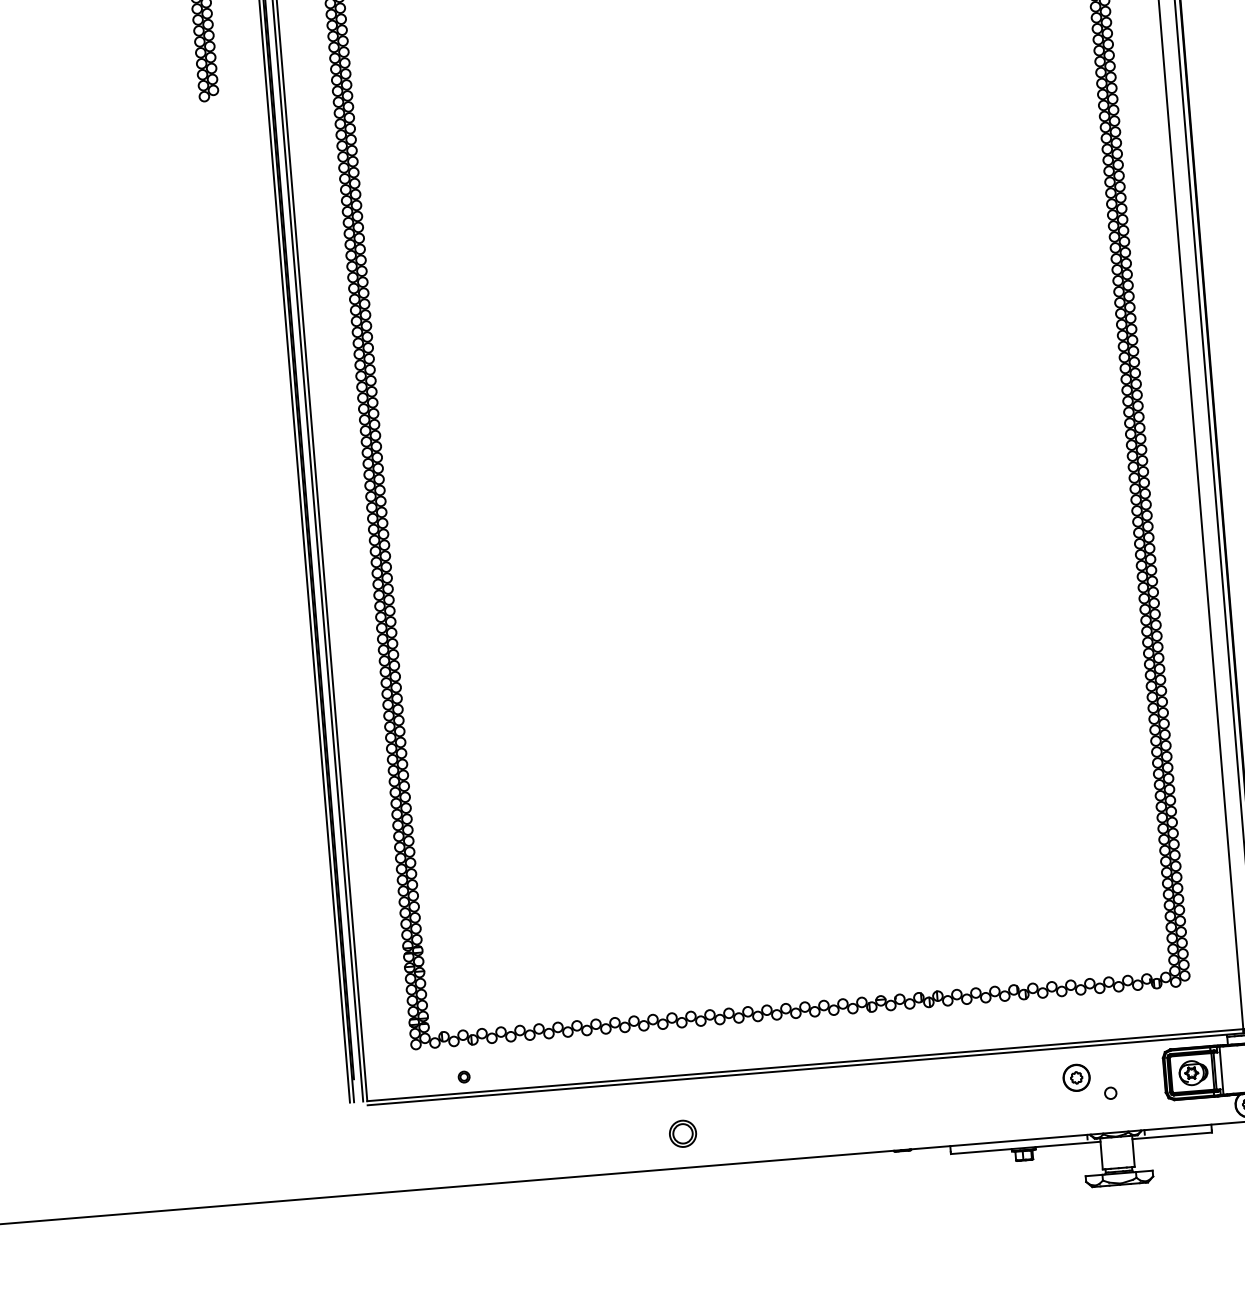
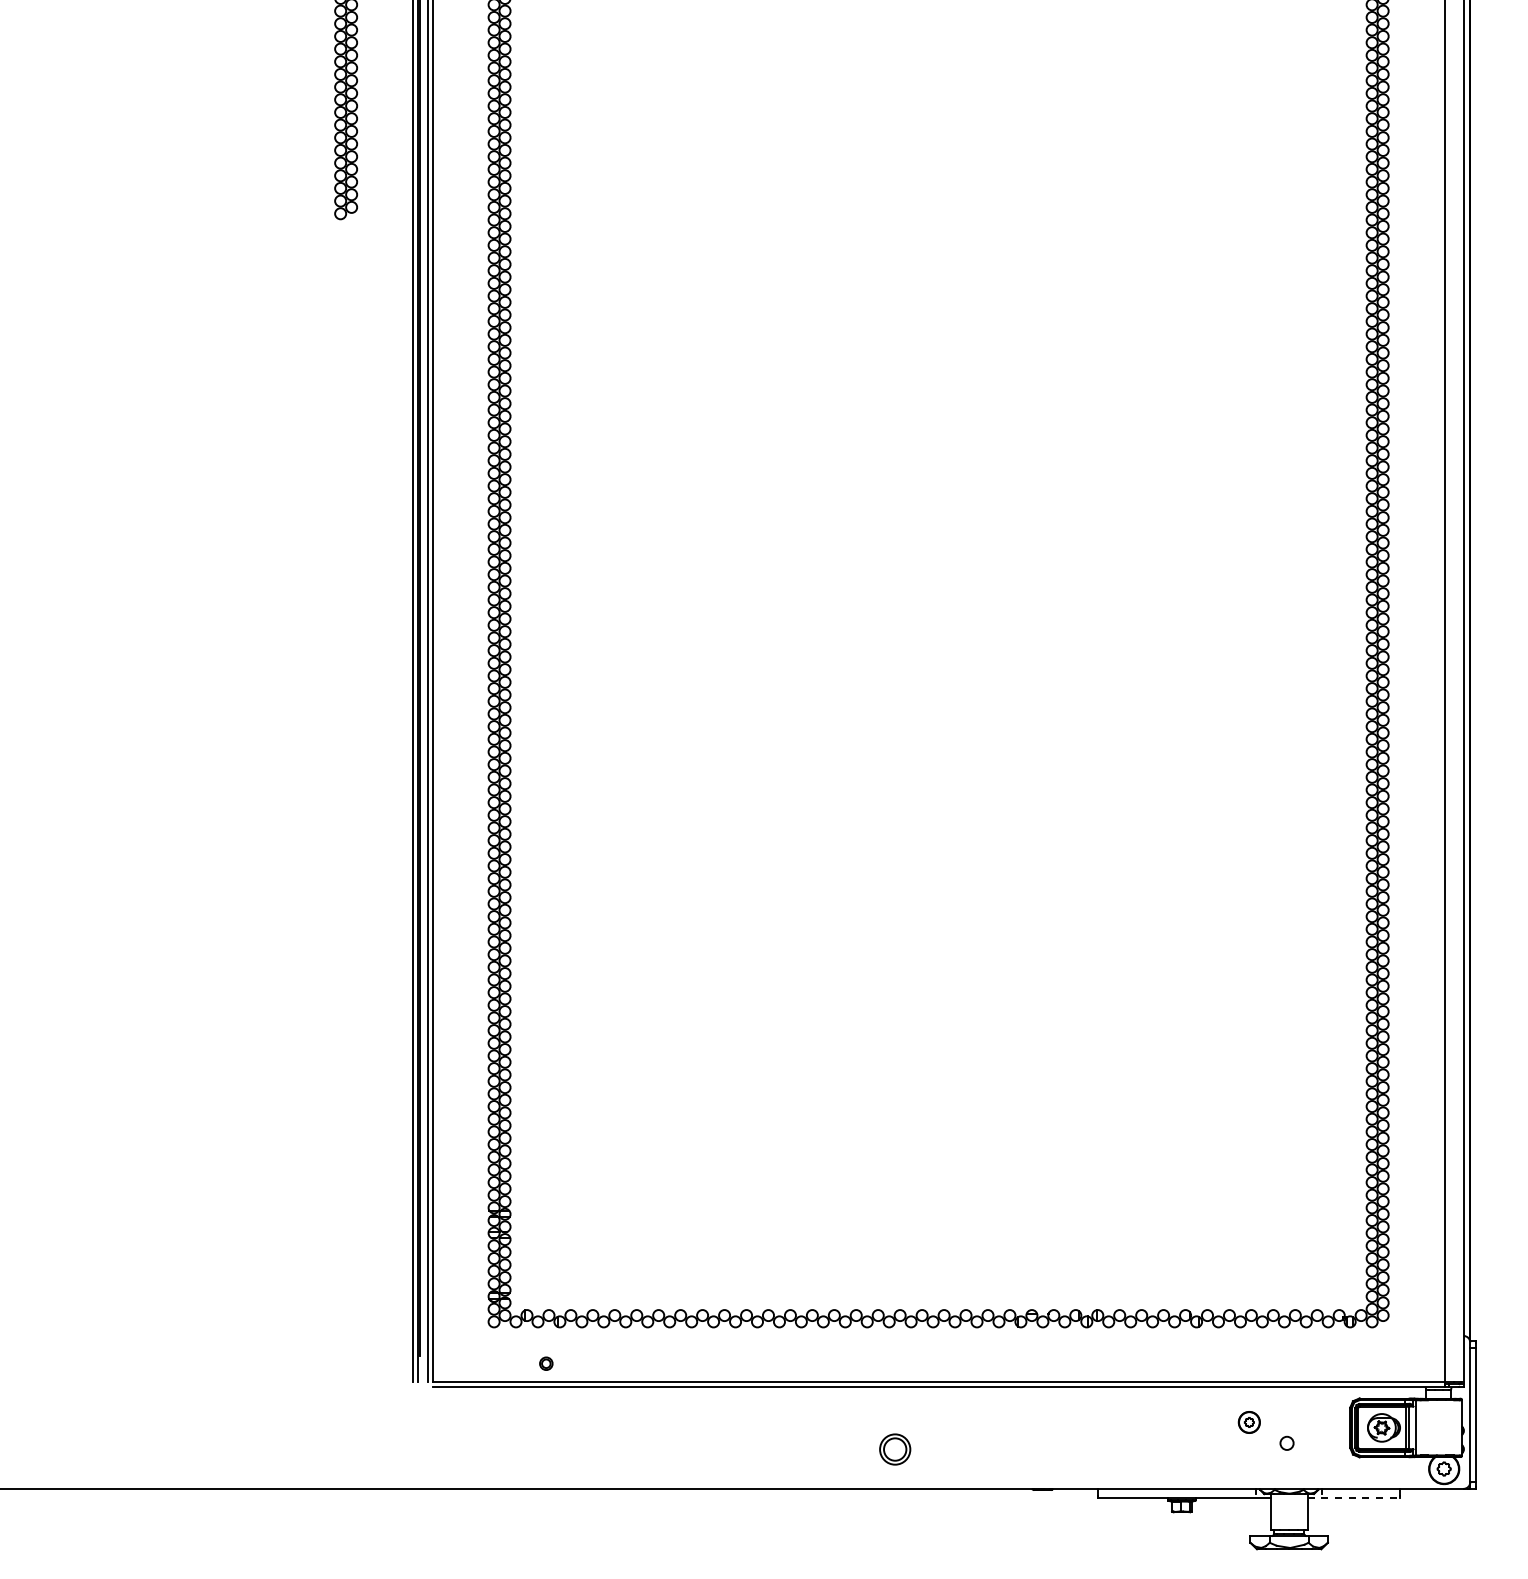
part: (1076, 1077) -> (1249, 1422), size x0.7
part: (683, 1133) -> (895, 1449), moved
line: (1172, 1136) -> (1353, 1498), solid -> dashed

